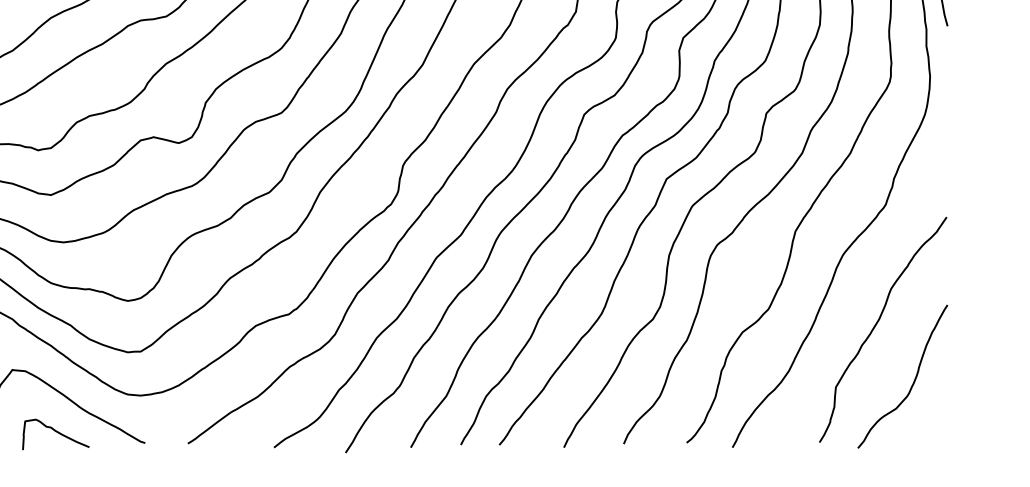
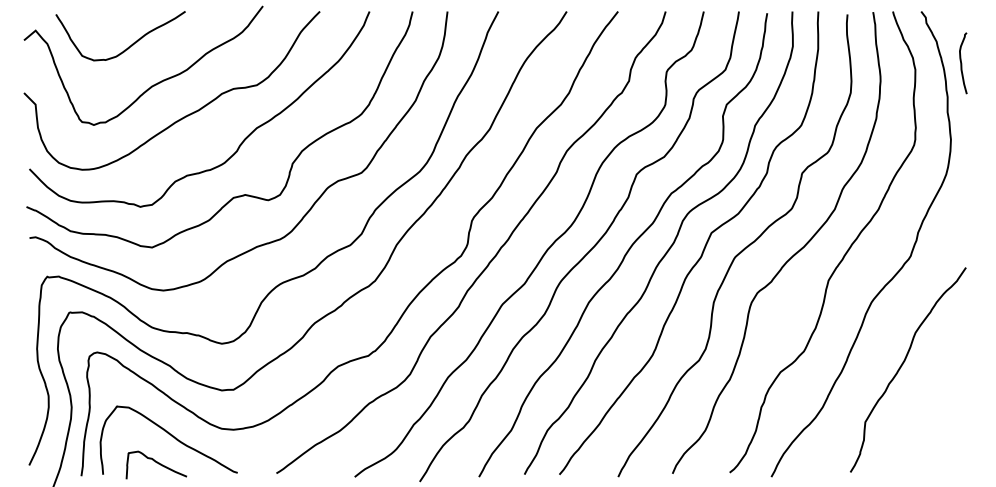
curve: (914, 378) -> (936, 414), removed

